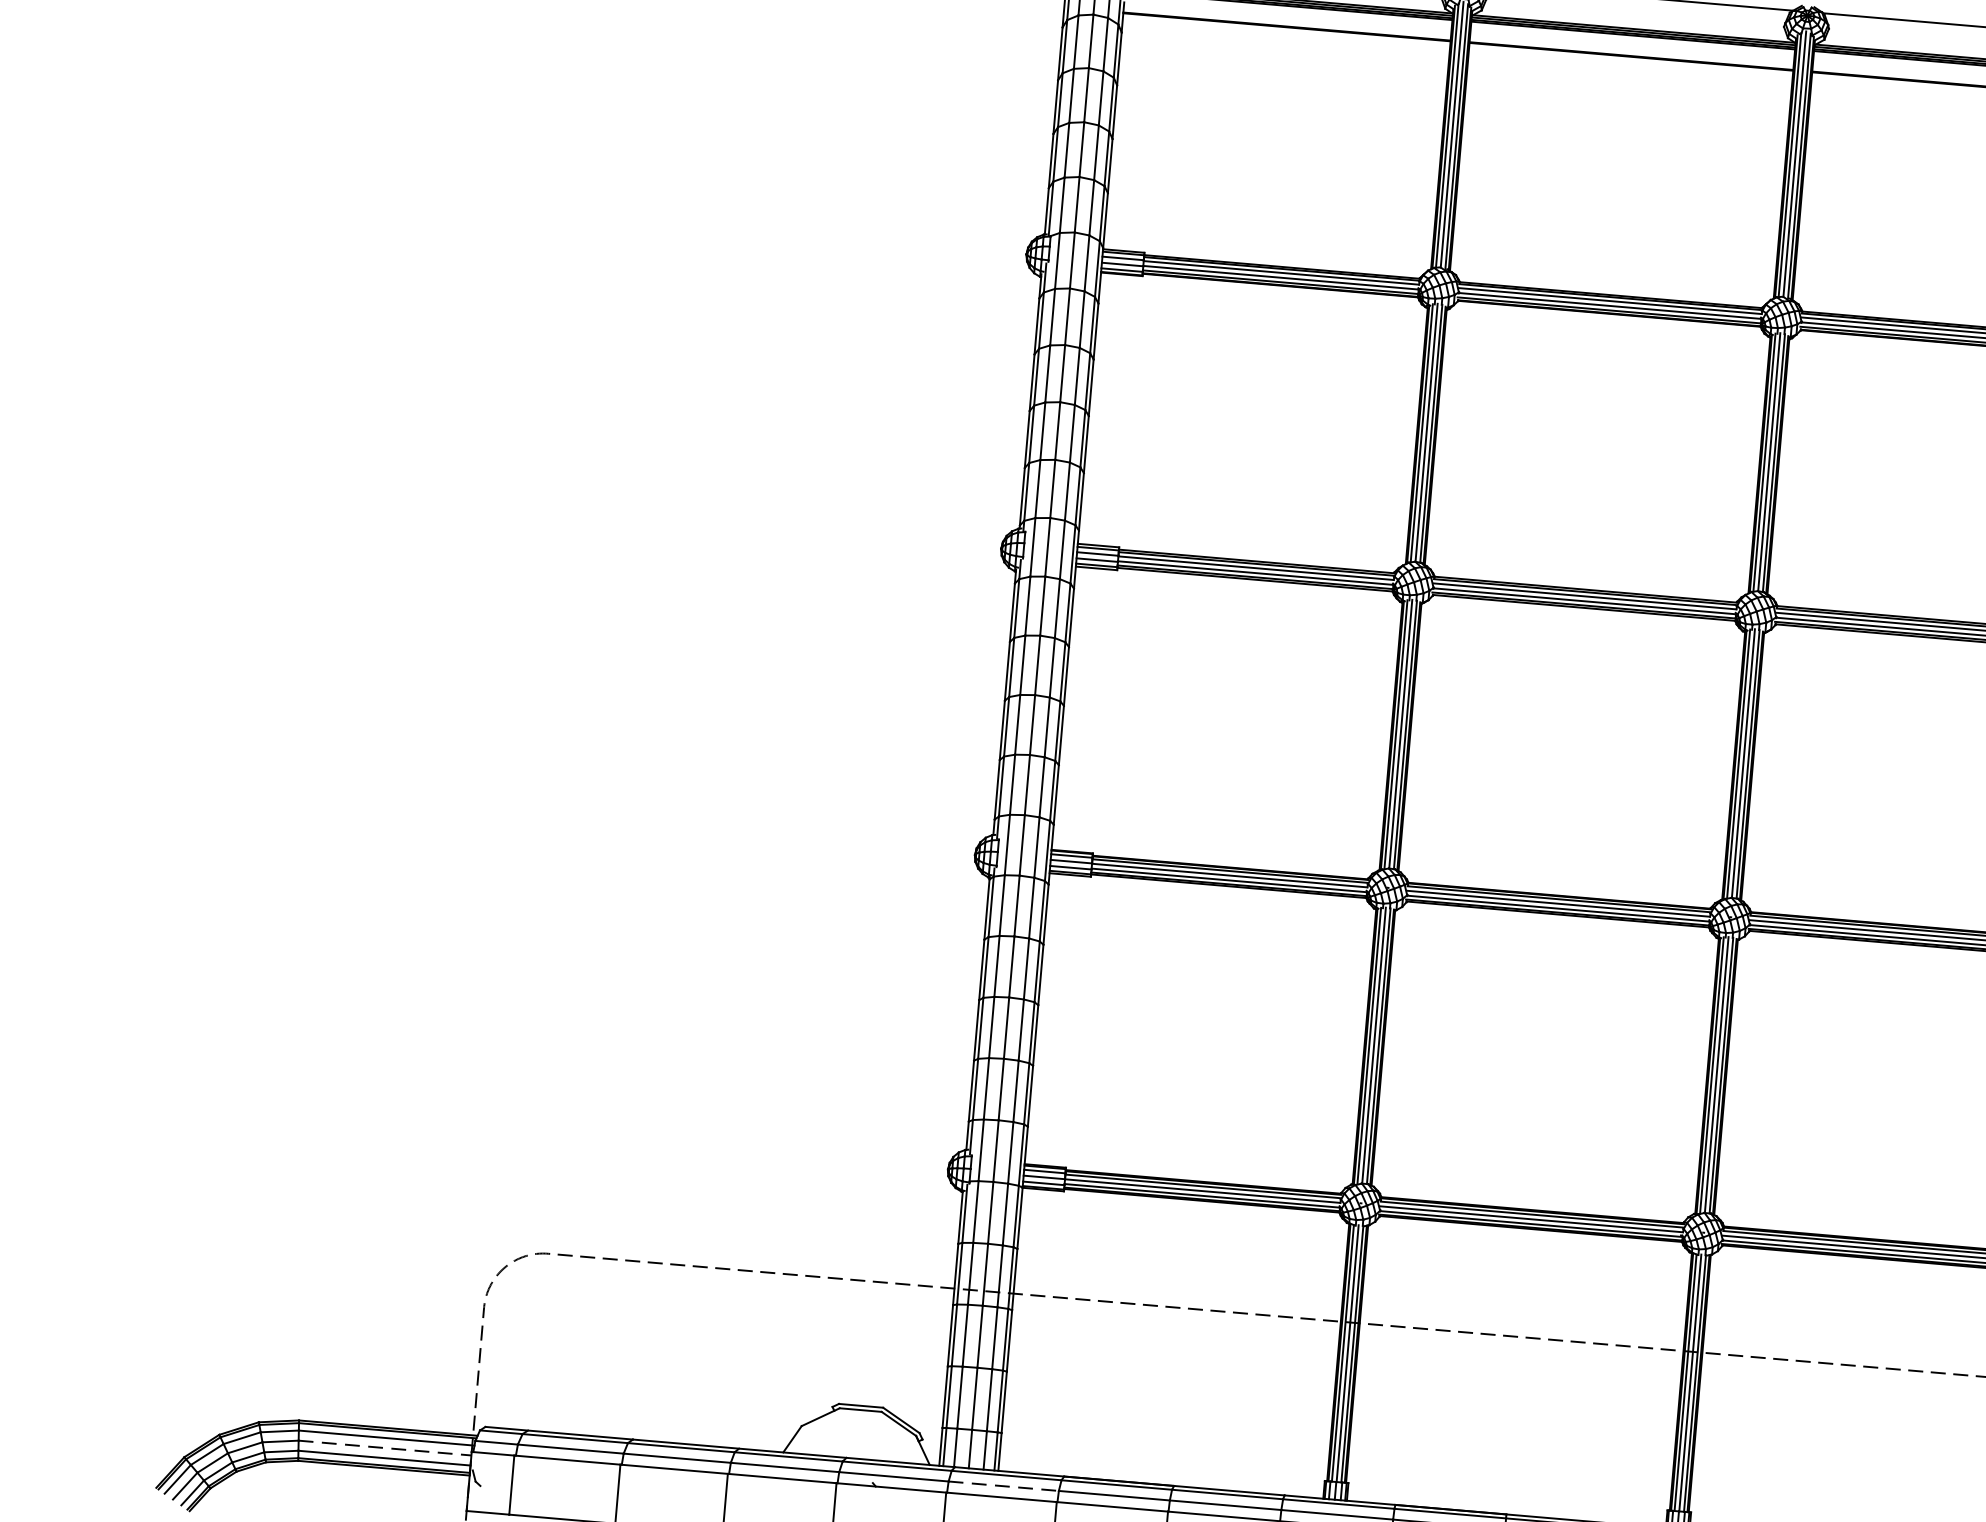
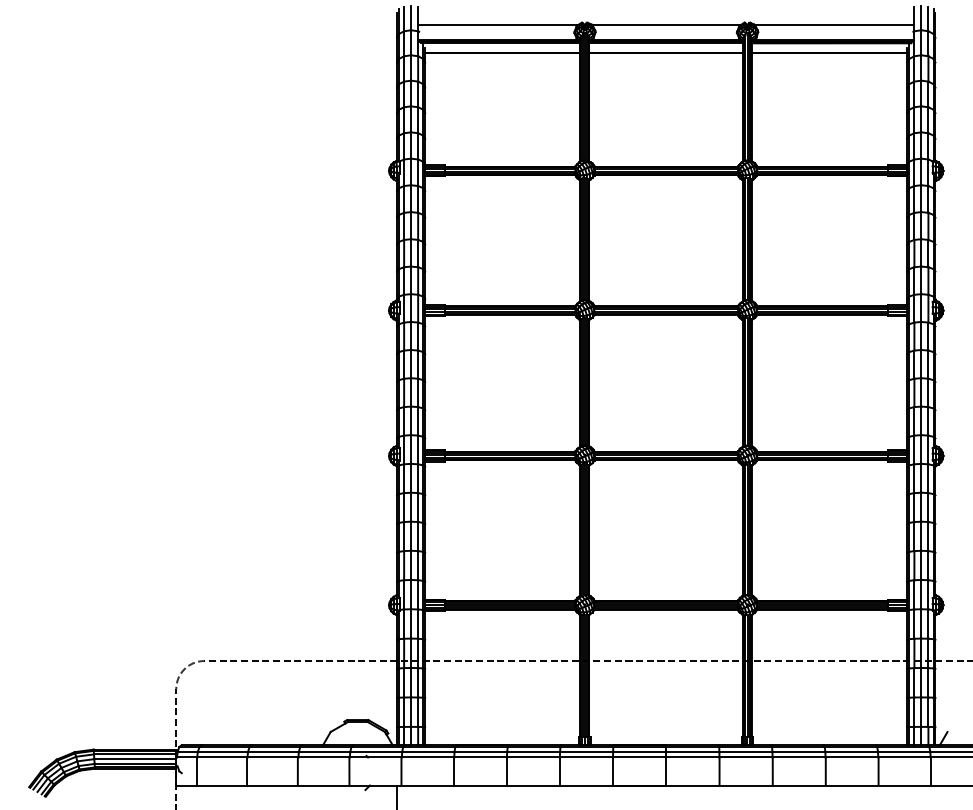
line: (385, 1448) -> (135, 759), dashed -> solid
line: (1004, 1486) -> (428, 752), dashed -> solid

